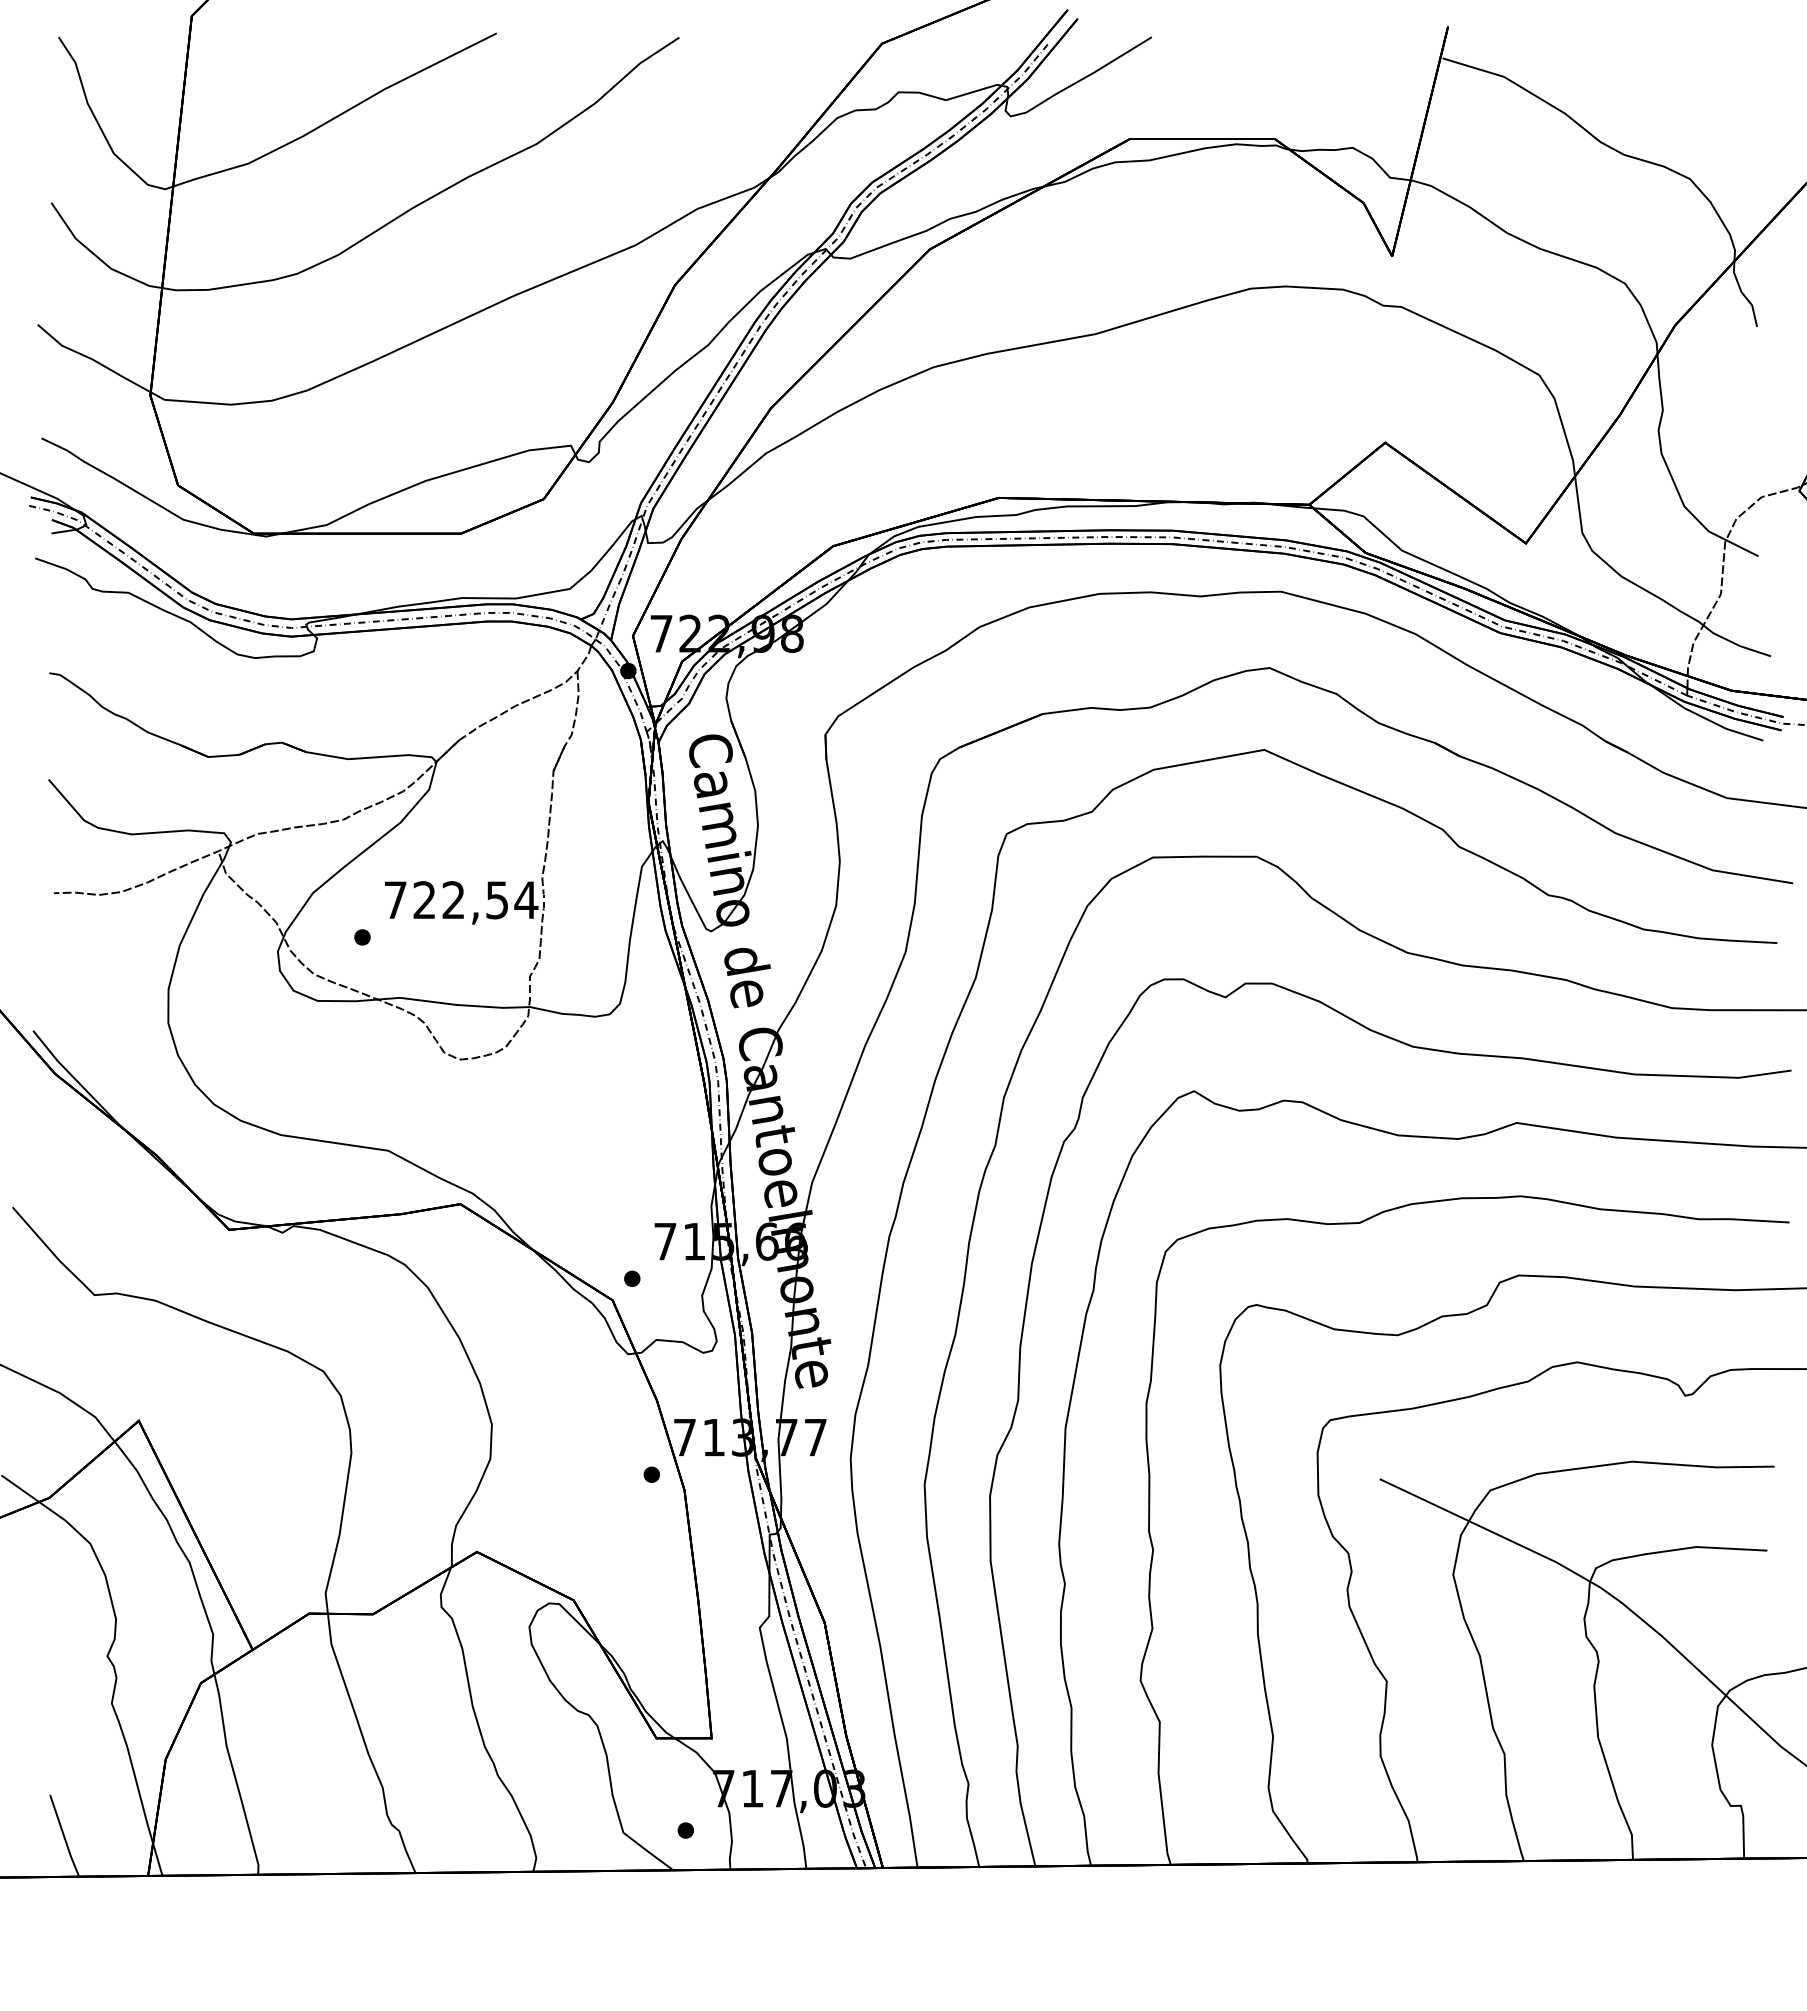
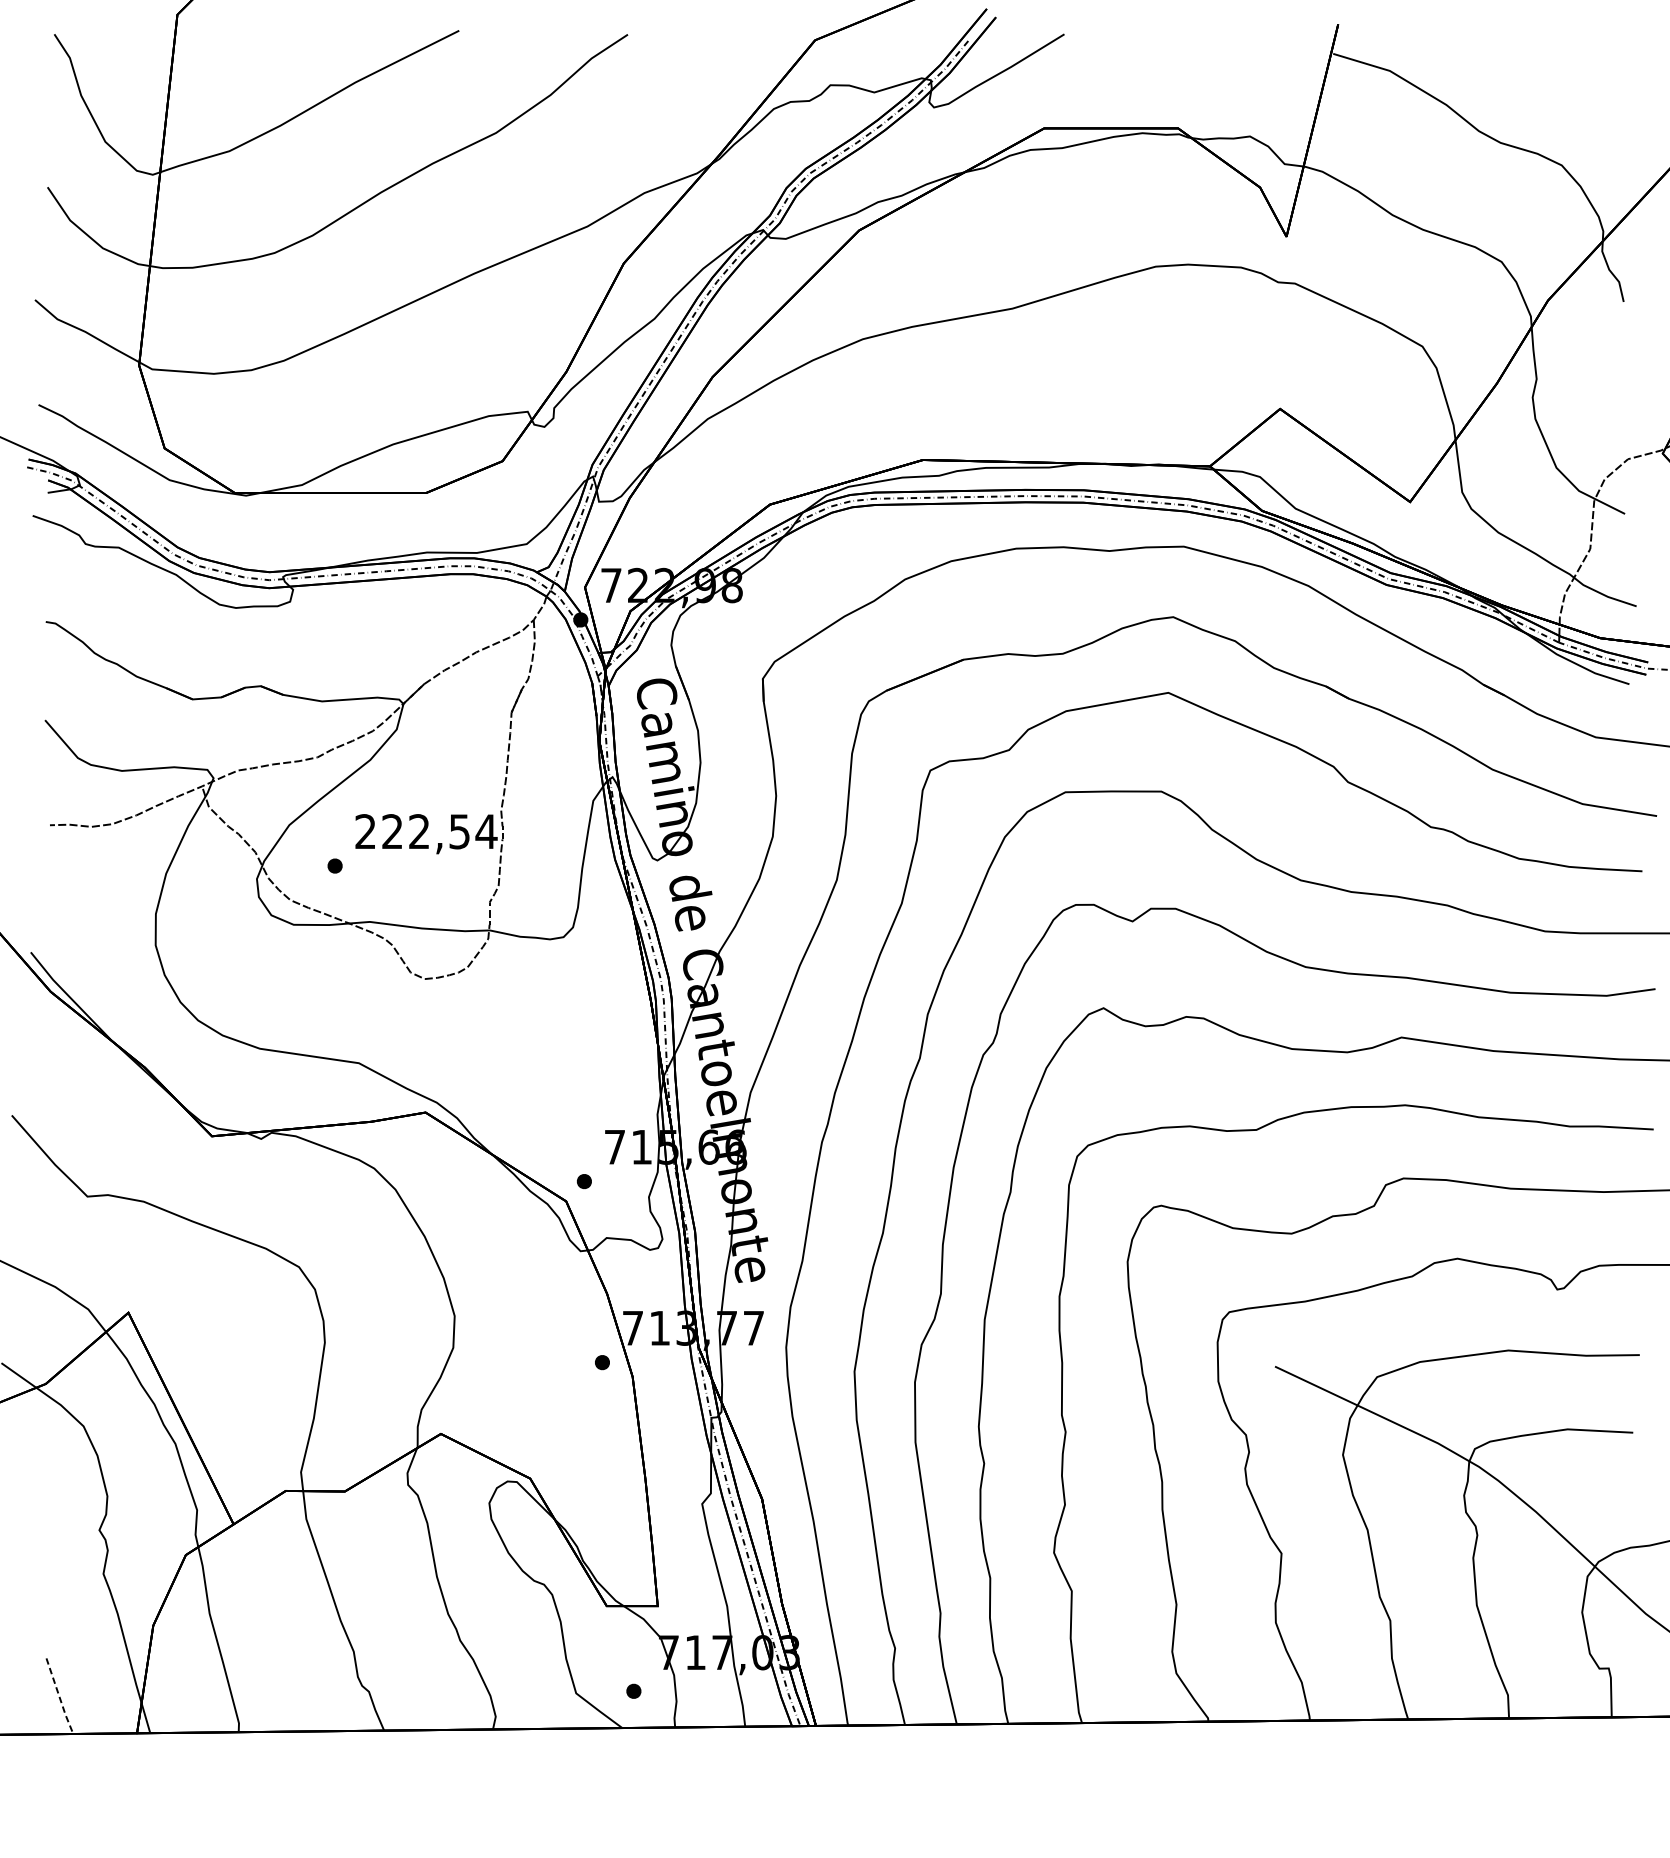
text: (395, 899) -> (365, 831), 722,54 -> 222,54
line: (64, 1837) -> (59, 1697), solid -> dashed

